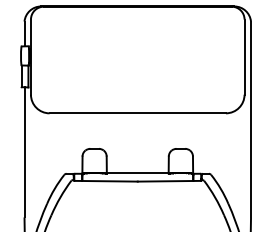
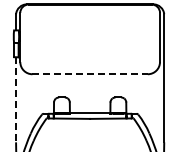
line: (138, 113) -> (90, 74), solid -> dashed
line: (25, 151) -> (16, 99), solid -> dashed

